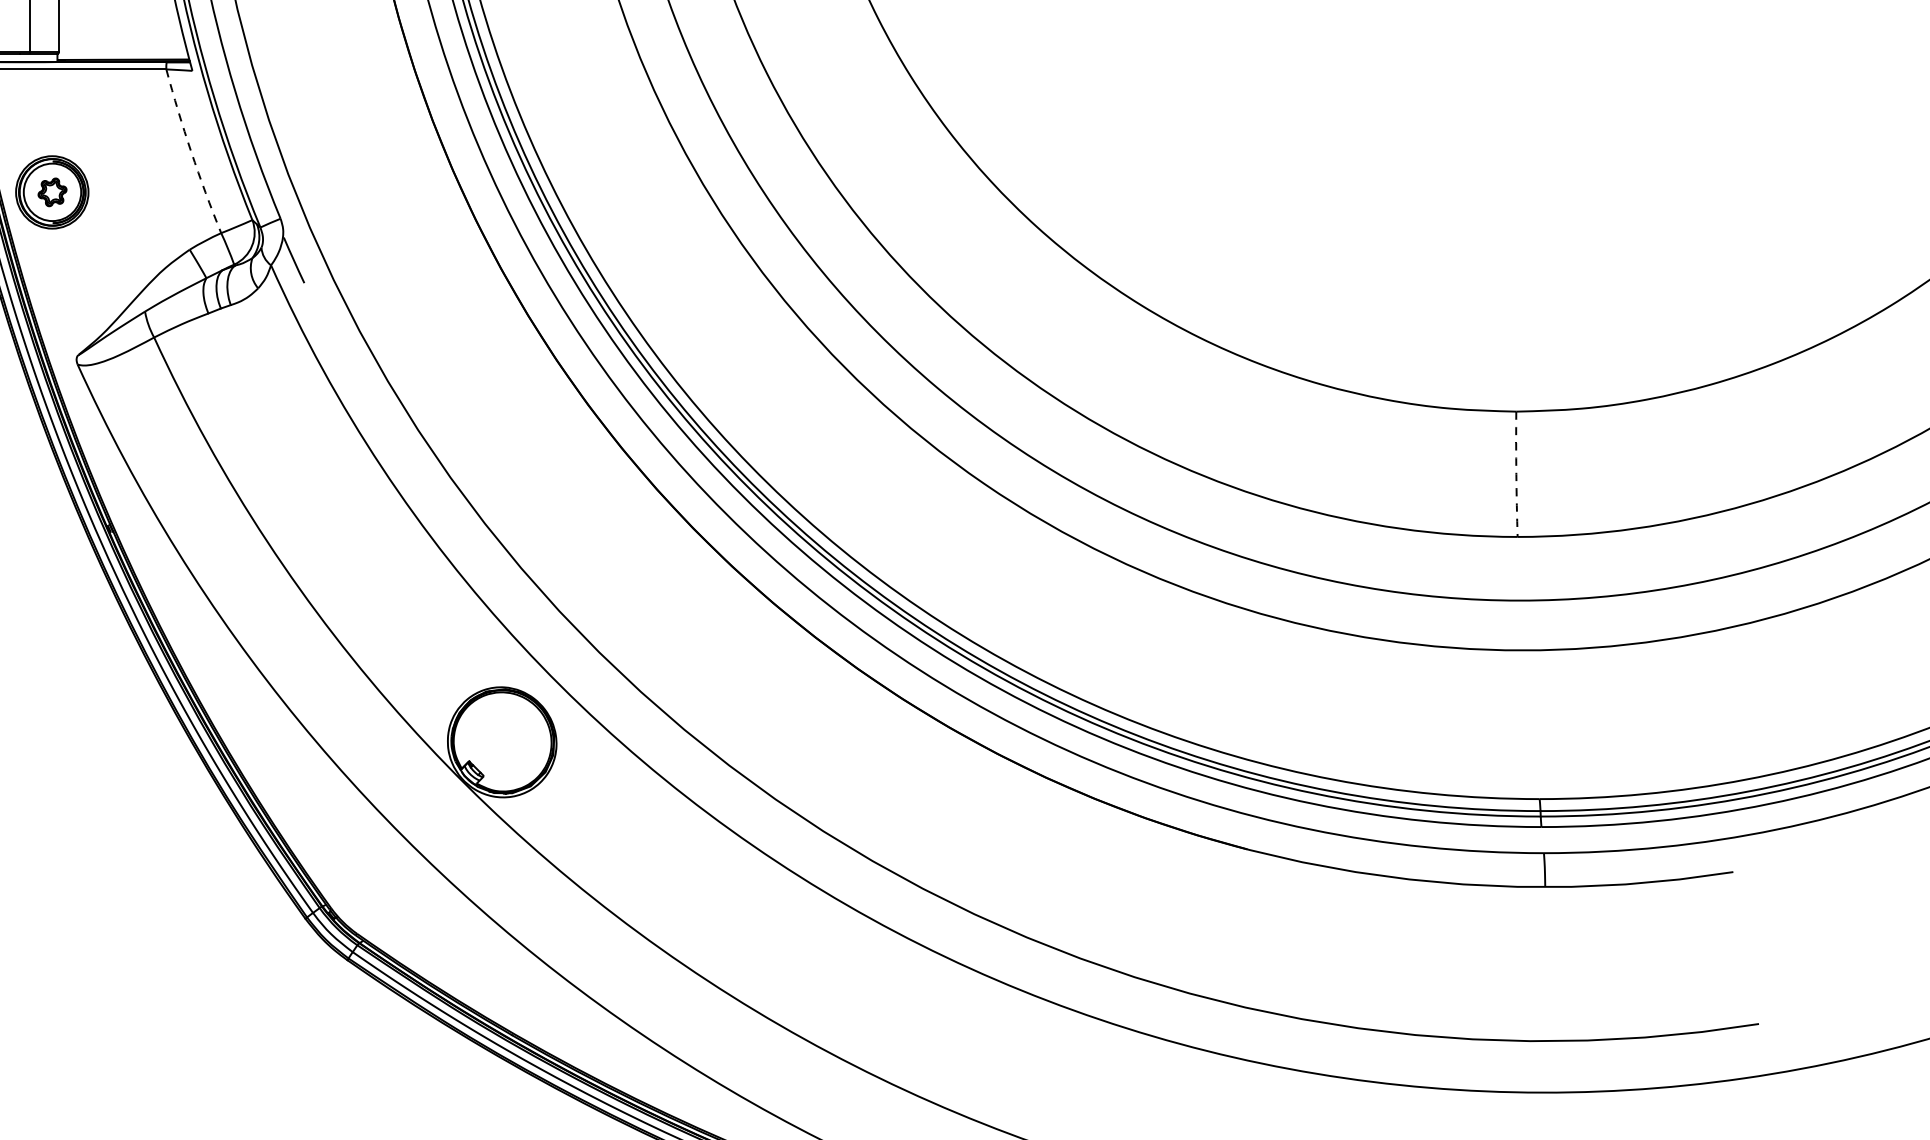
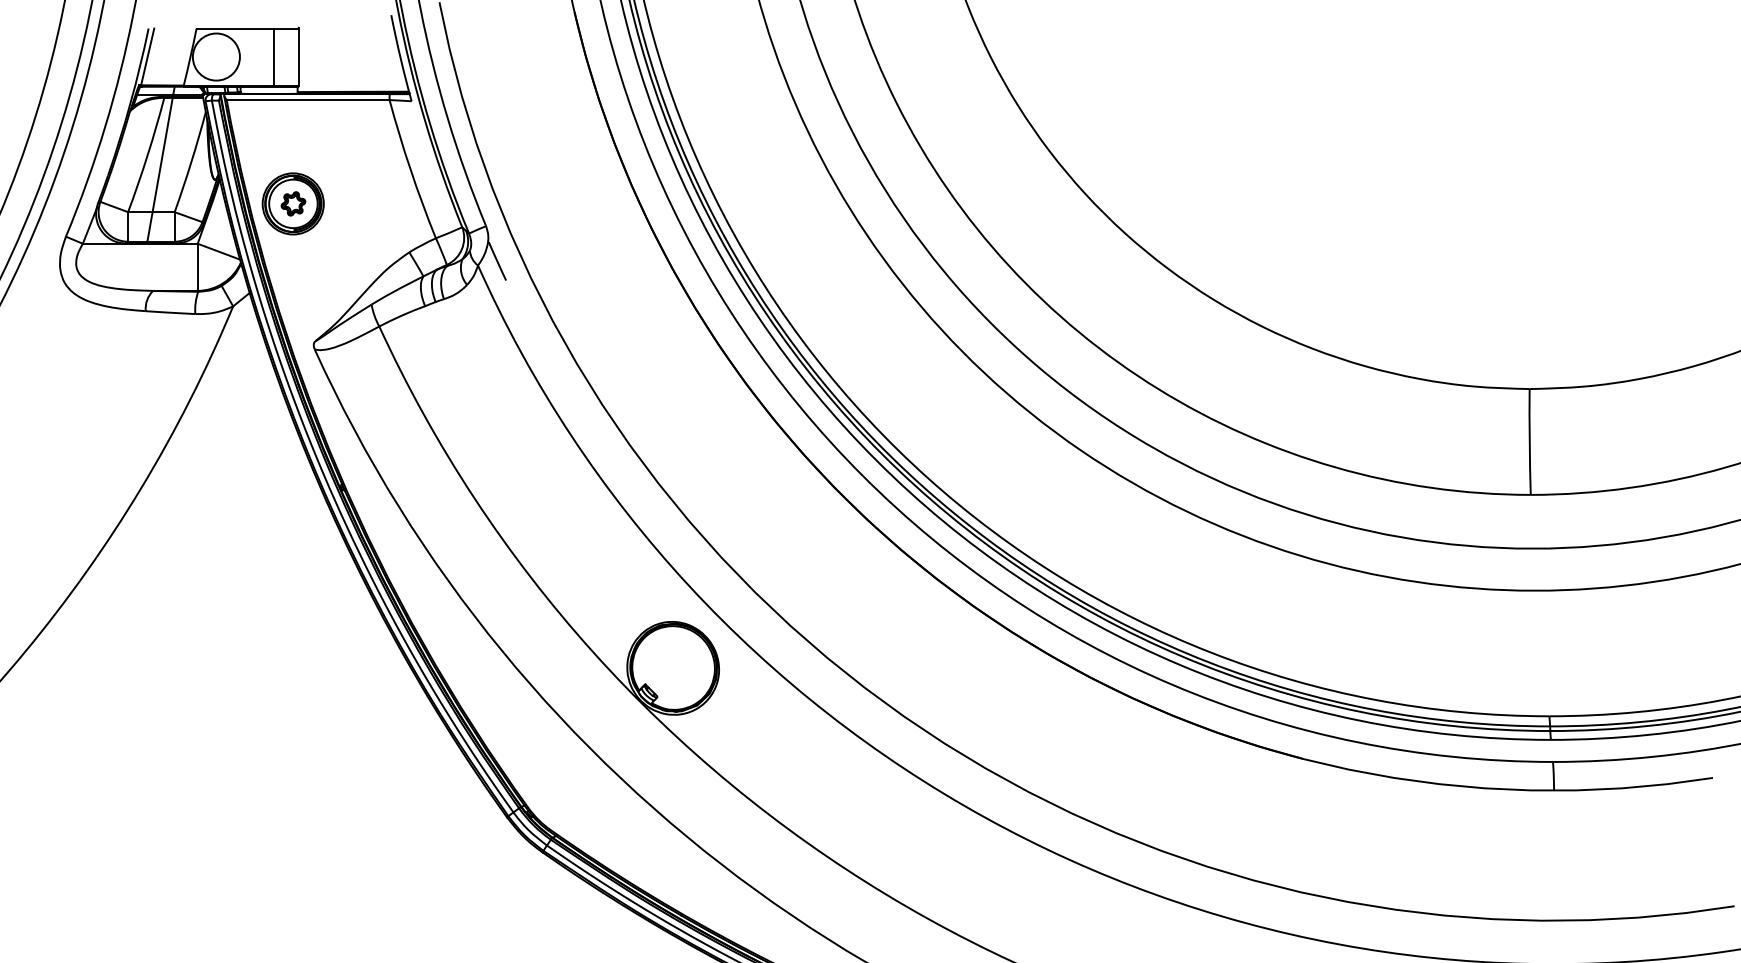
arc: (191, 151) -> (410, 169), dashed -> solid
arc: (1516, 473) -> (1529, 441), dashed -> solid

